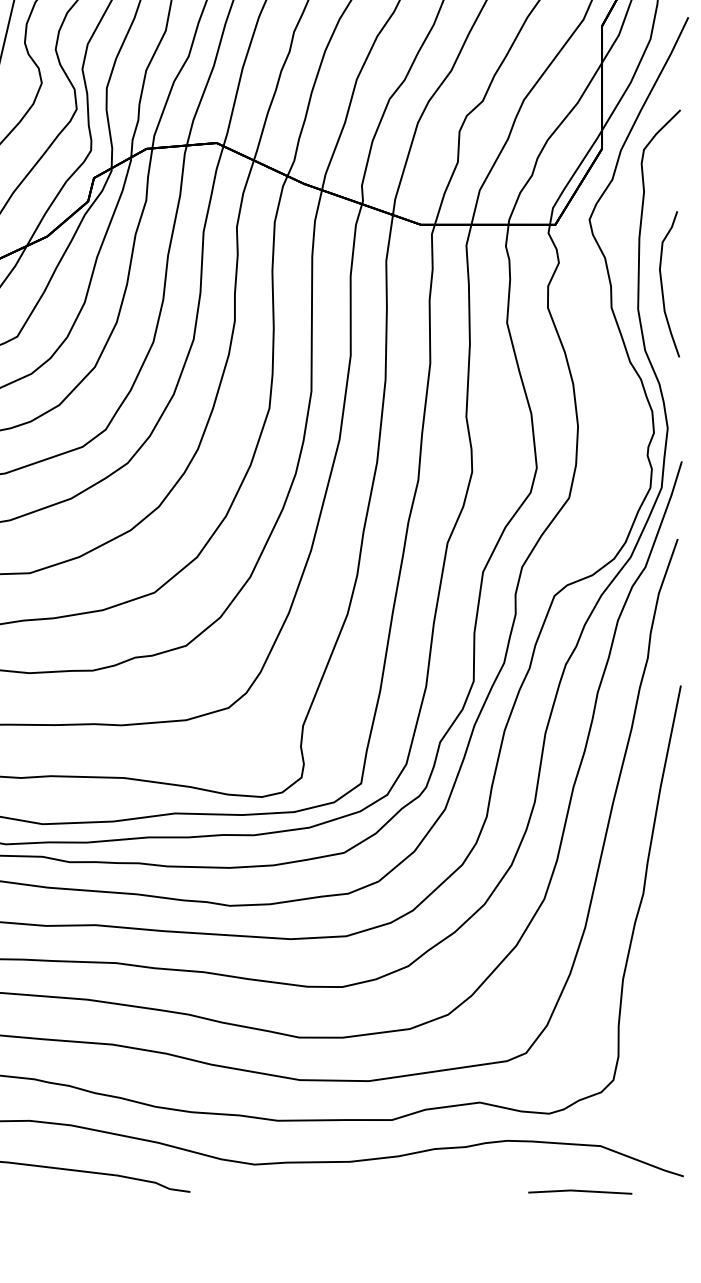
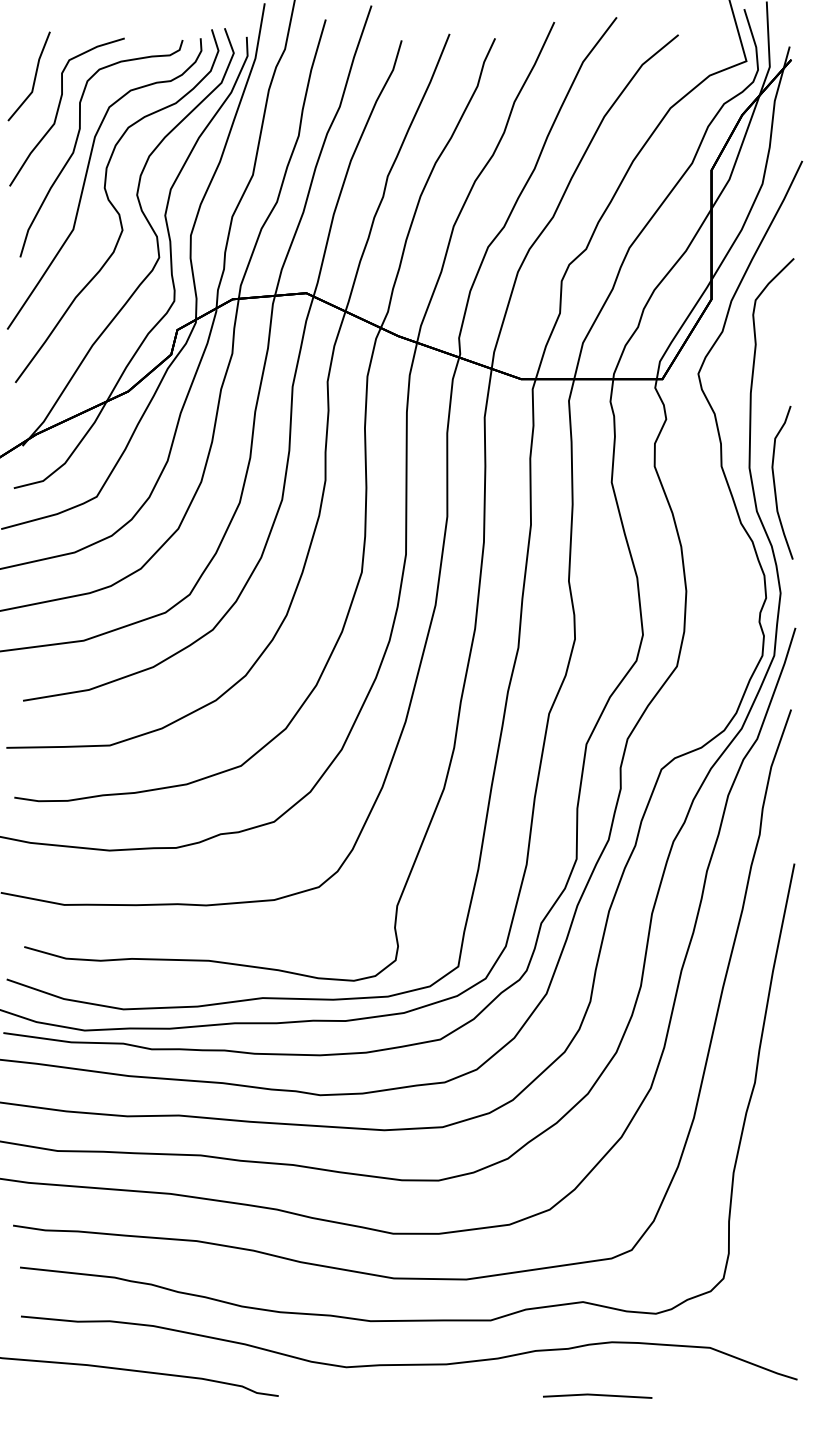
curve: (662, 285) -> (775, 483), moved
line: (580, 1191) -> (597, 1395), moved

